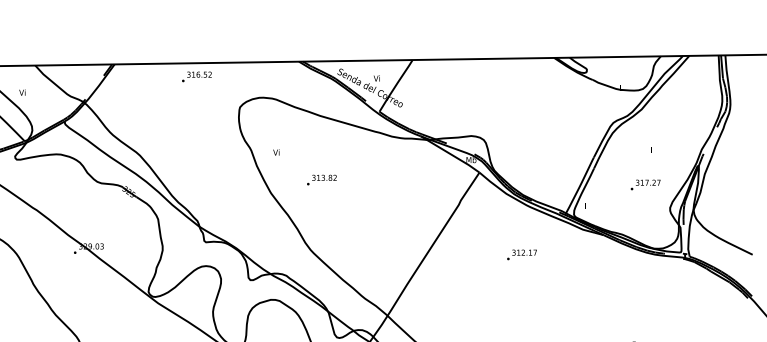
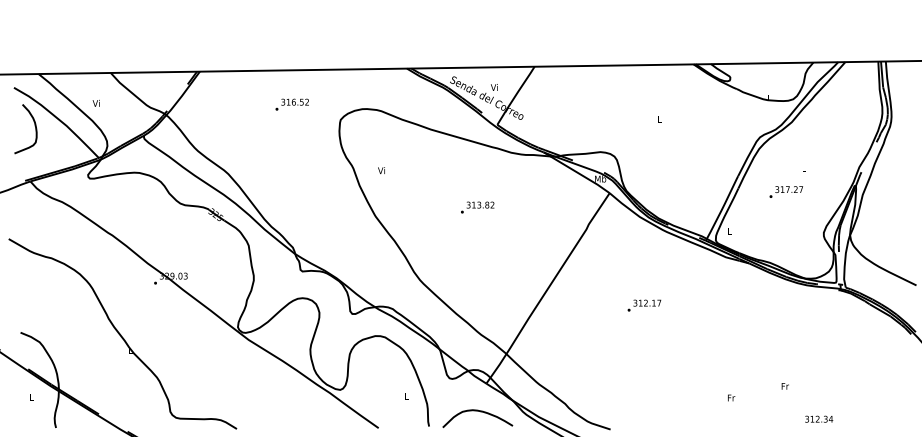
text: (196, 76) -> (291, 104), moved
text: (321, 180) -> (477, 207), moved
text: (644, 184) -> (785, 191), moved
text: (522, 254) -> (644, 305), moved

